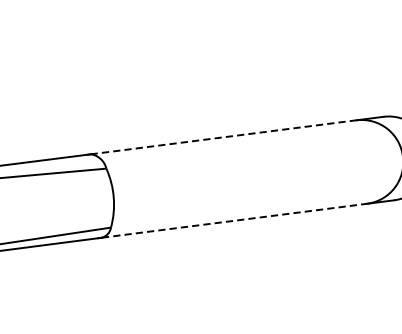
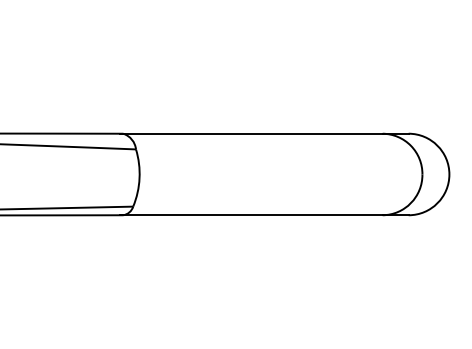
line: (223, 137) -> (252, 133), dashed -> solid
line: (234, 221) -> (252, 215), dashed -> solid

